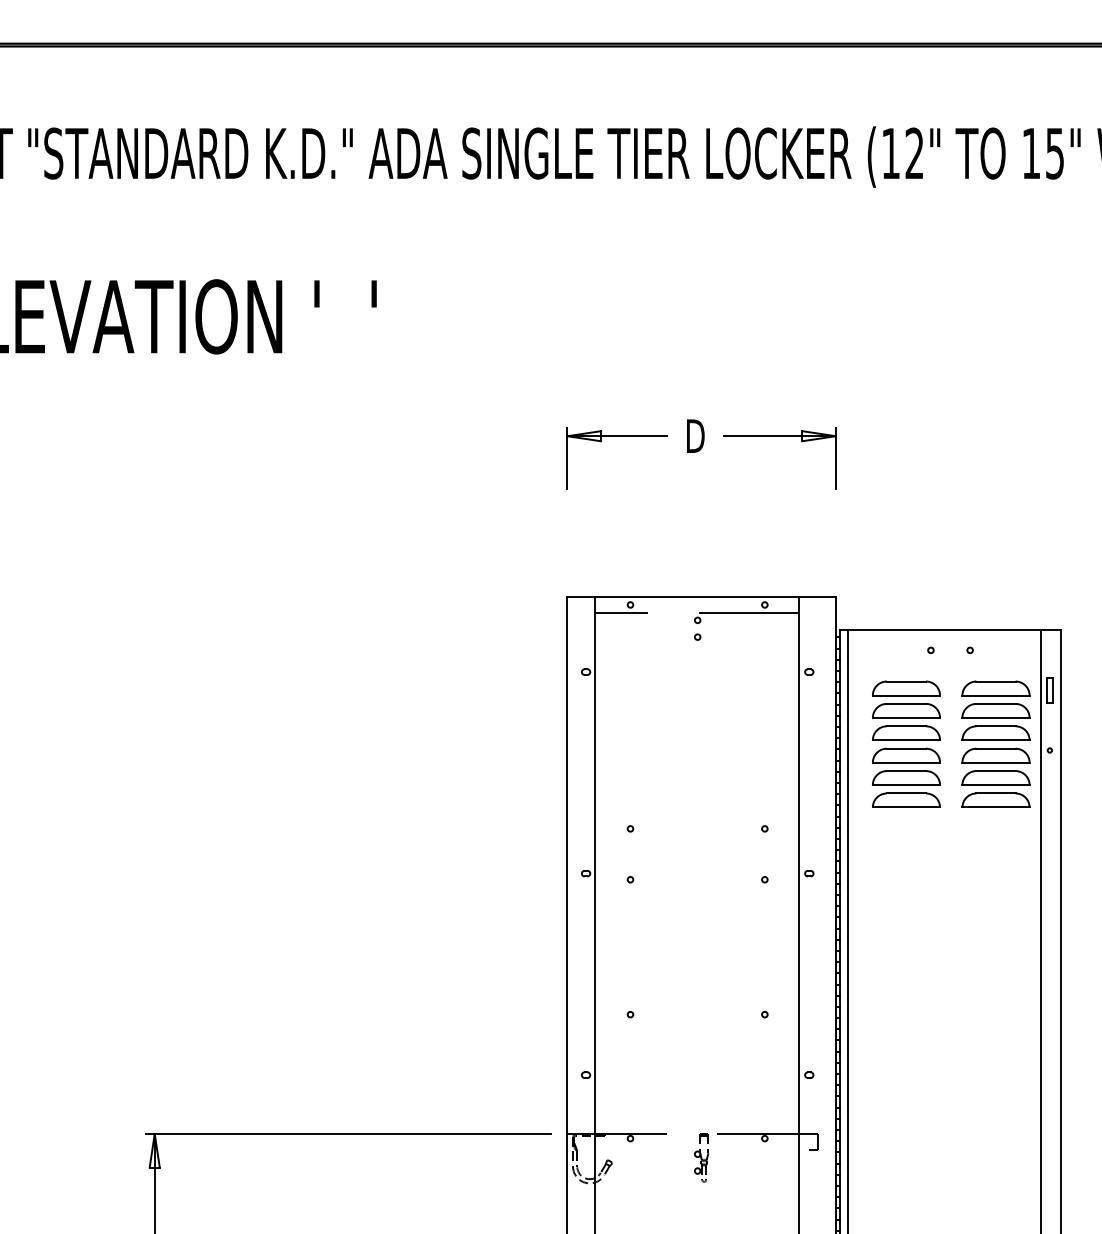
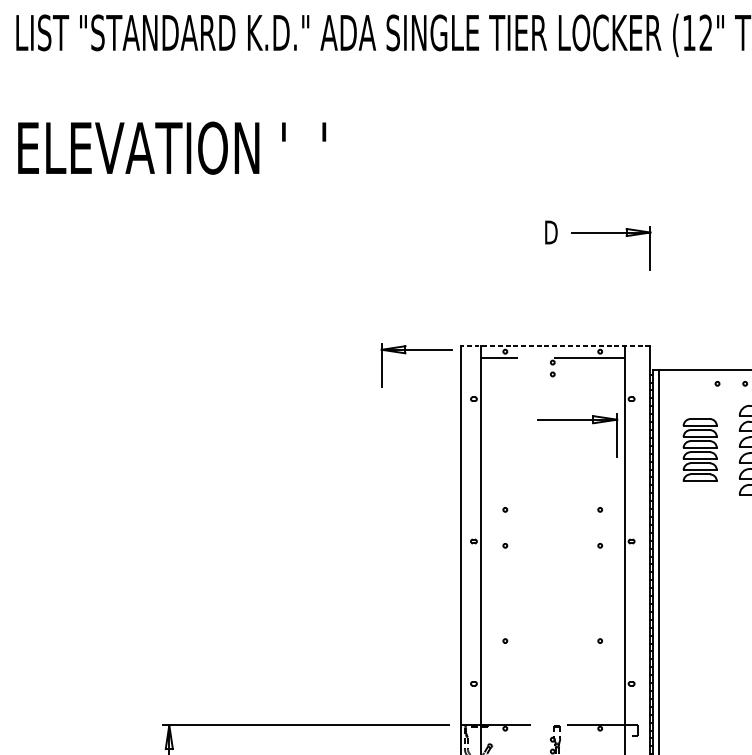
part: (601, 442) -> (405, 354), moved
line: (701, 596) -> (555, 345), solid -> dashed
part: (732, 701) -> (577, 419), added
part: (906, 743) -> (700, 449), size x0.7

